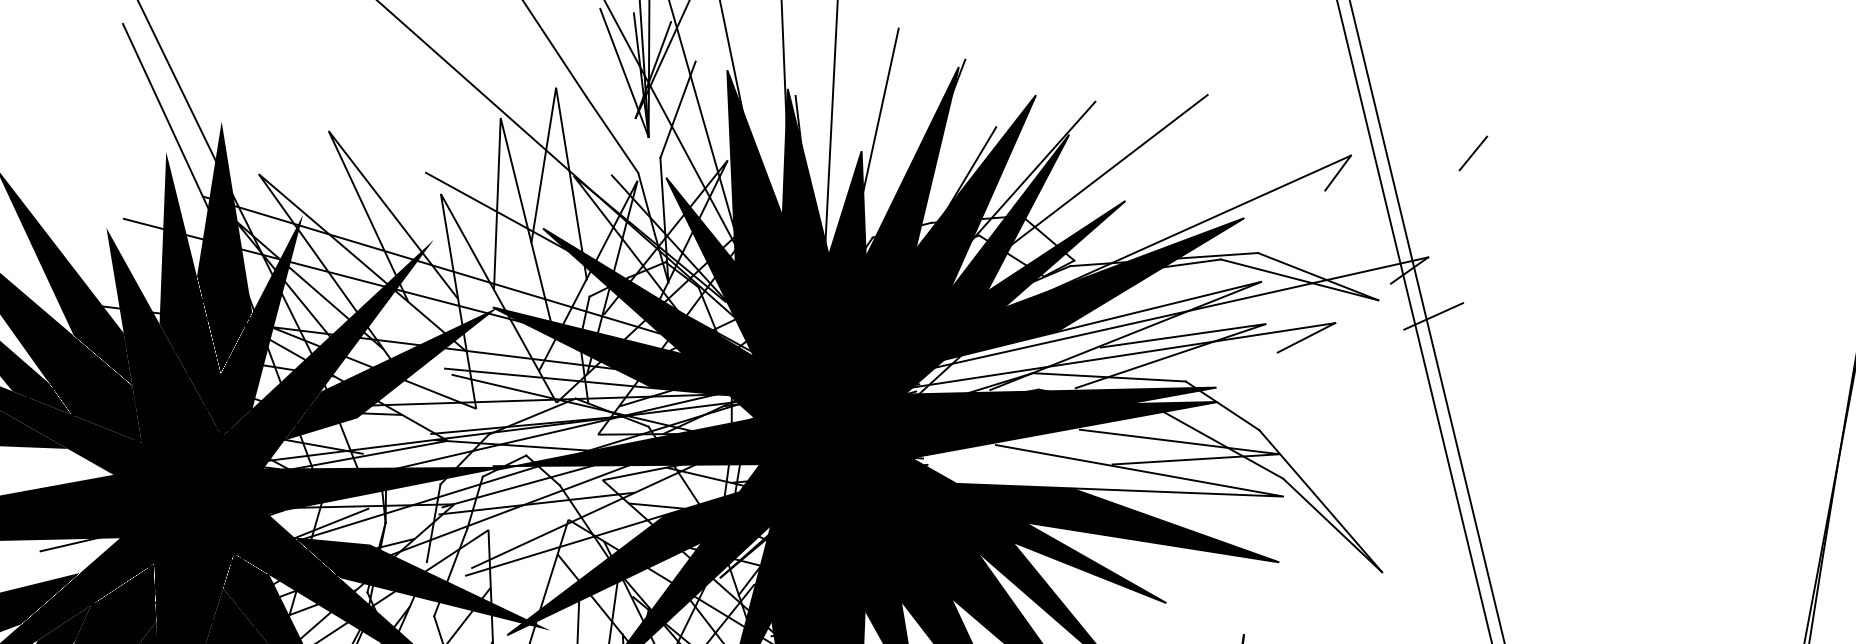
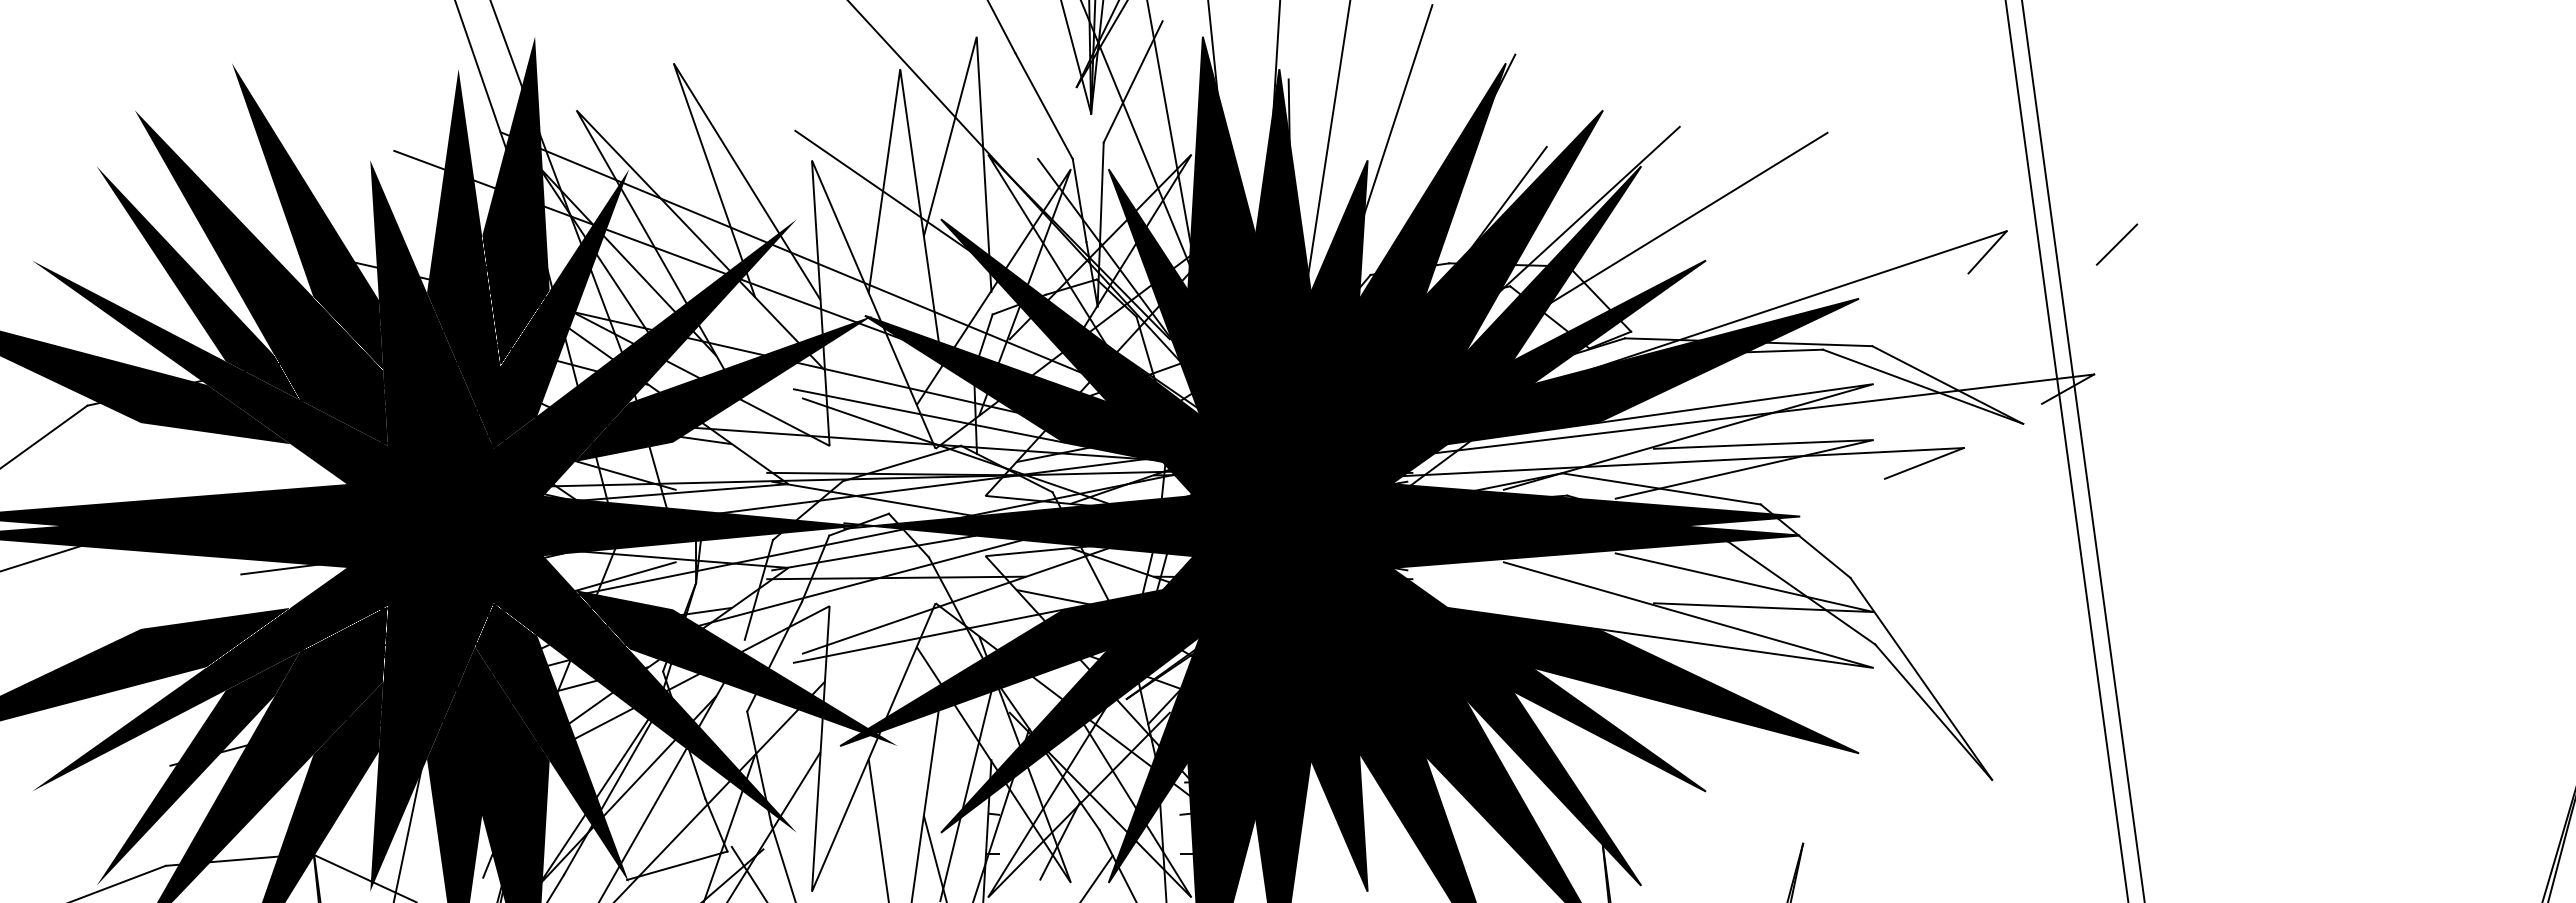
line: (1472, 153) -> (2116, 244), moved
line: (1433, 315) -> (2093, 451), removed

